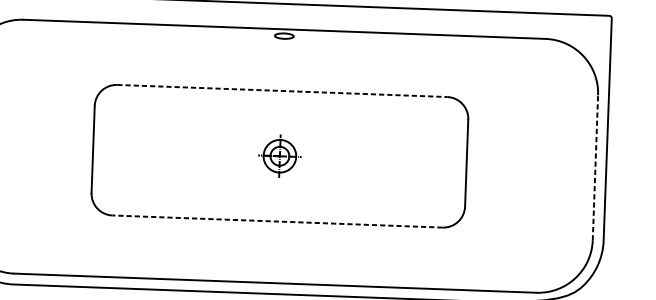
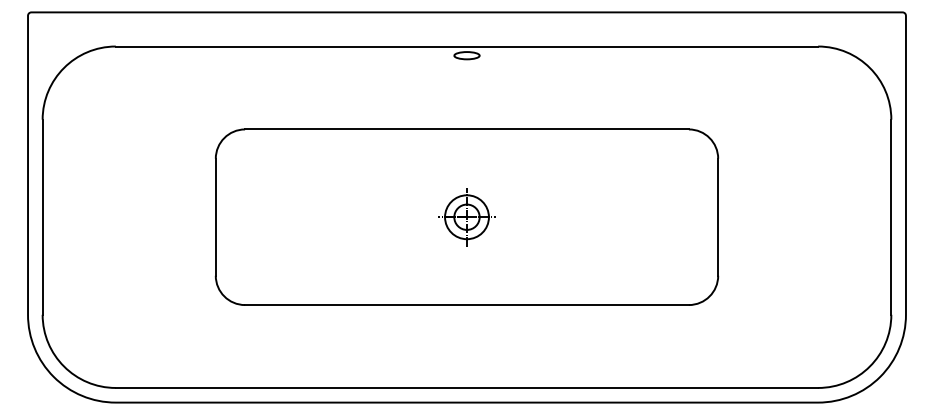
line: (282, 91) -> (467, 129), dashed -> solid
line: (595, 168) -> (891, 217), dashed -> solid
line: (277, 221) -> (467, 305), dashed -> solid

